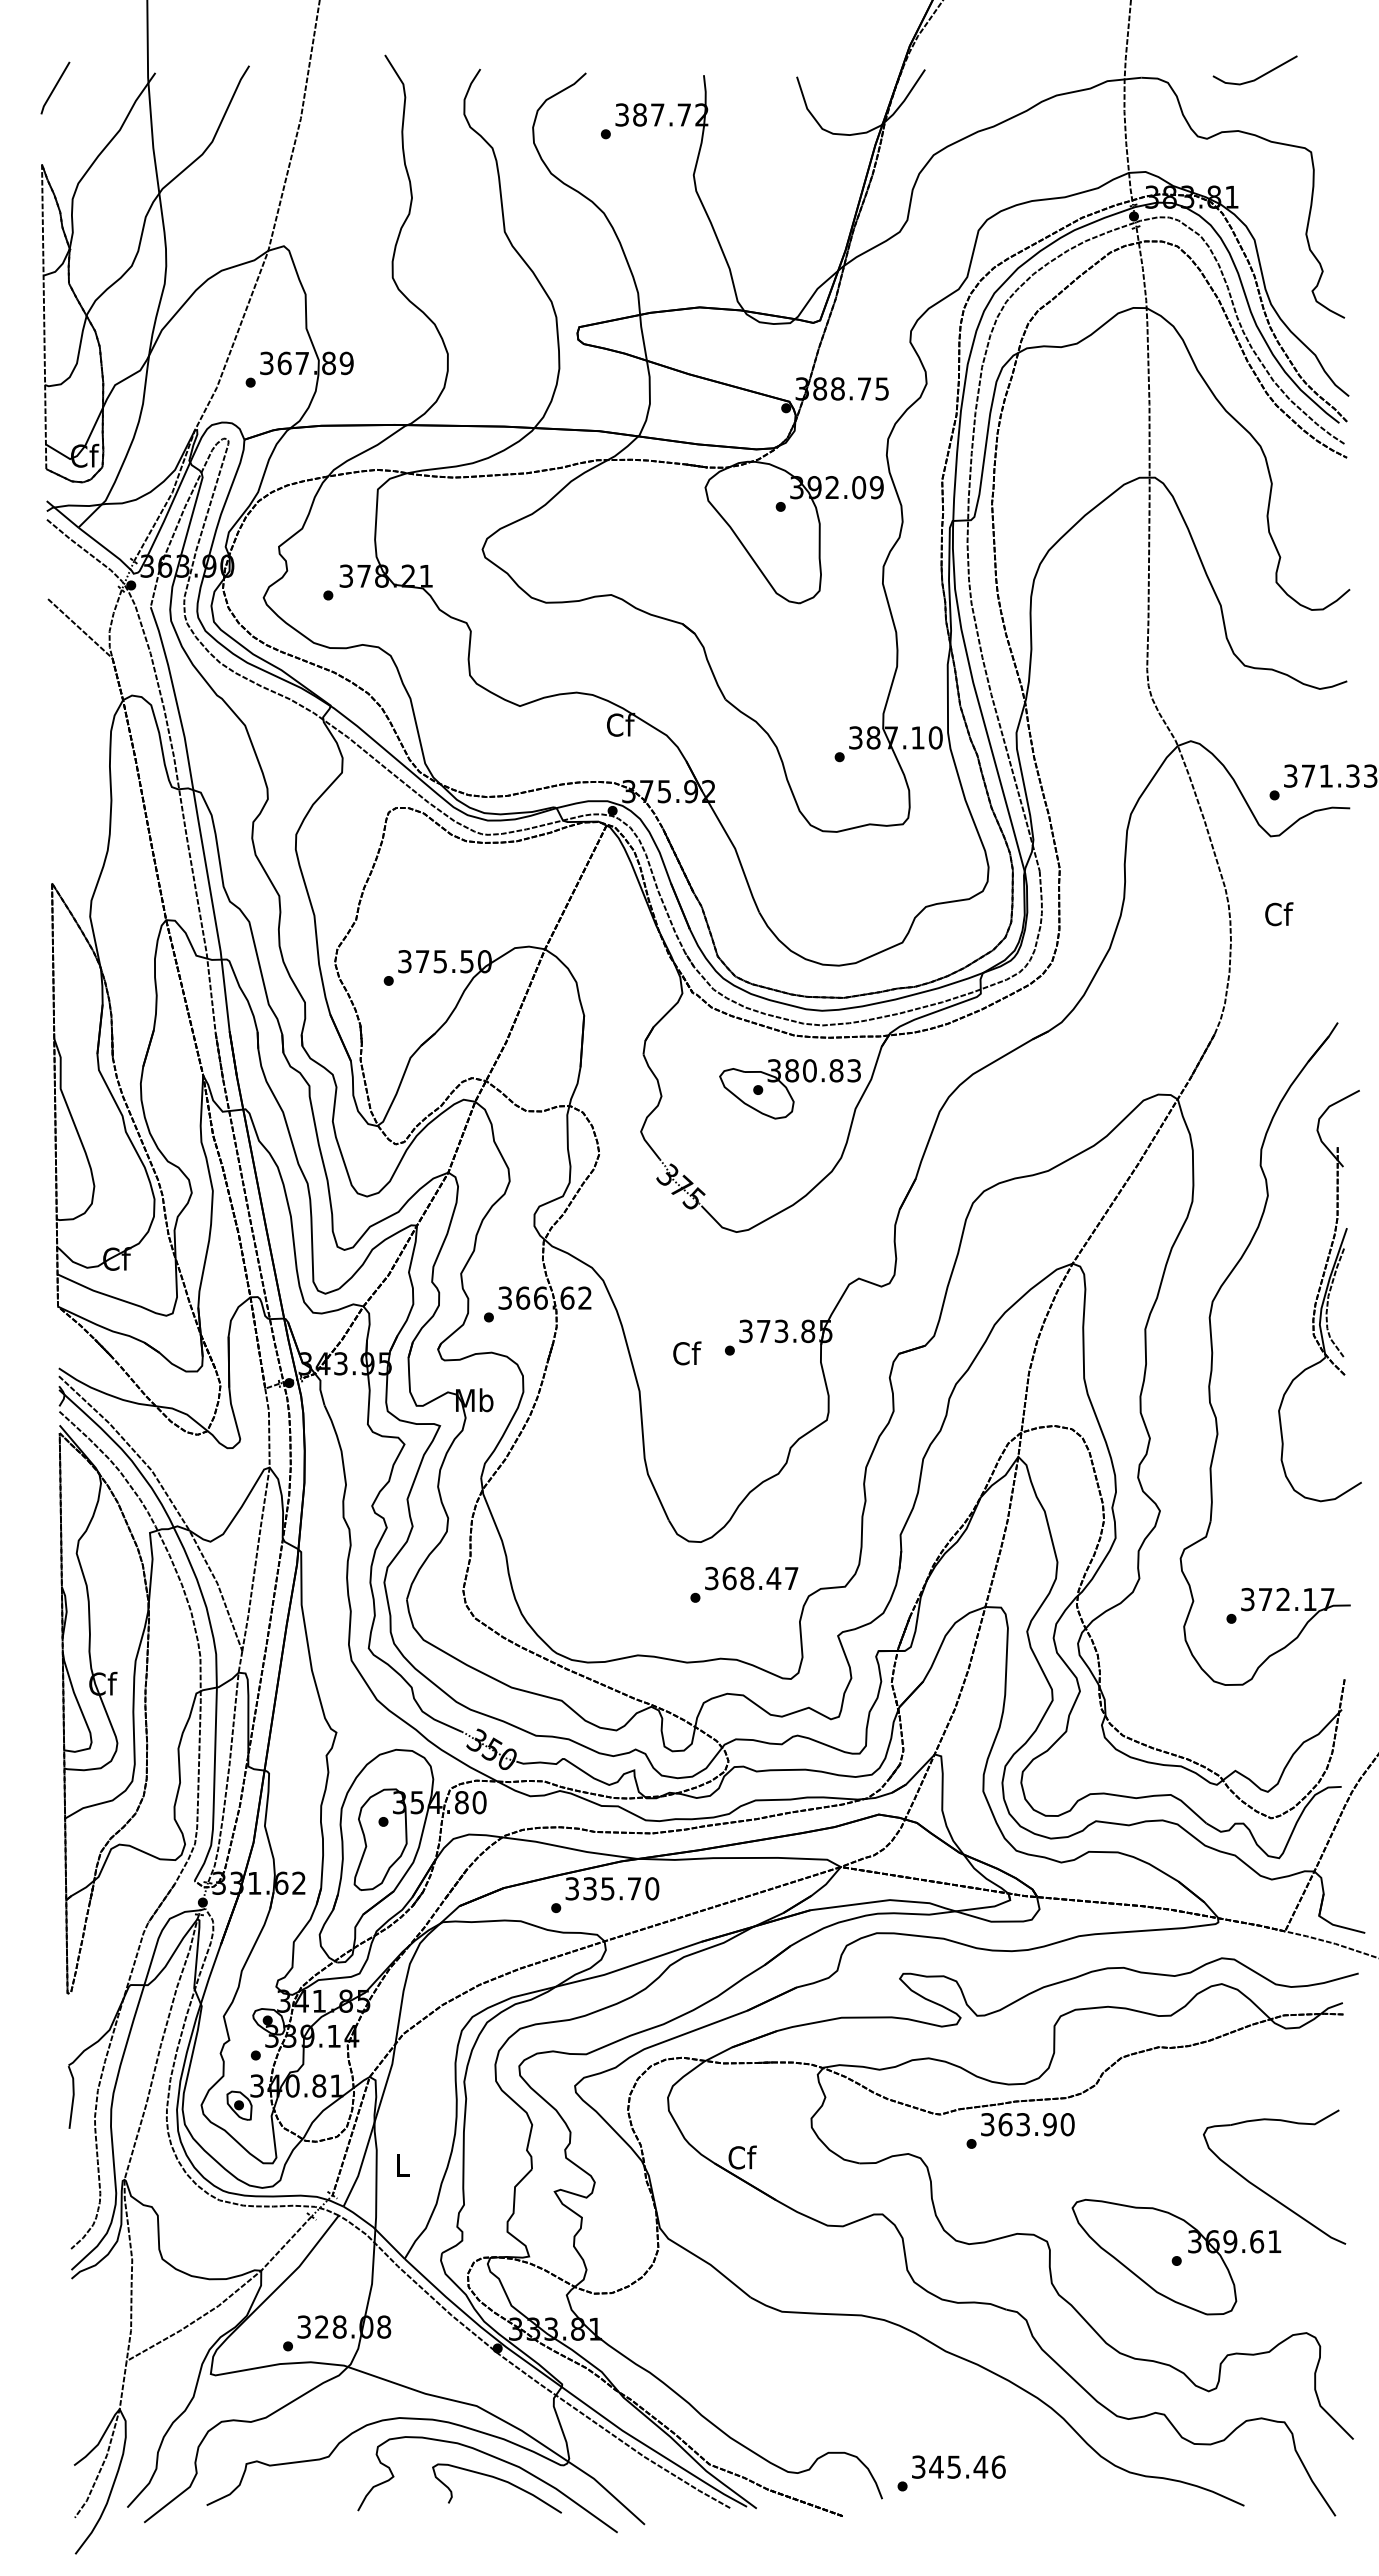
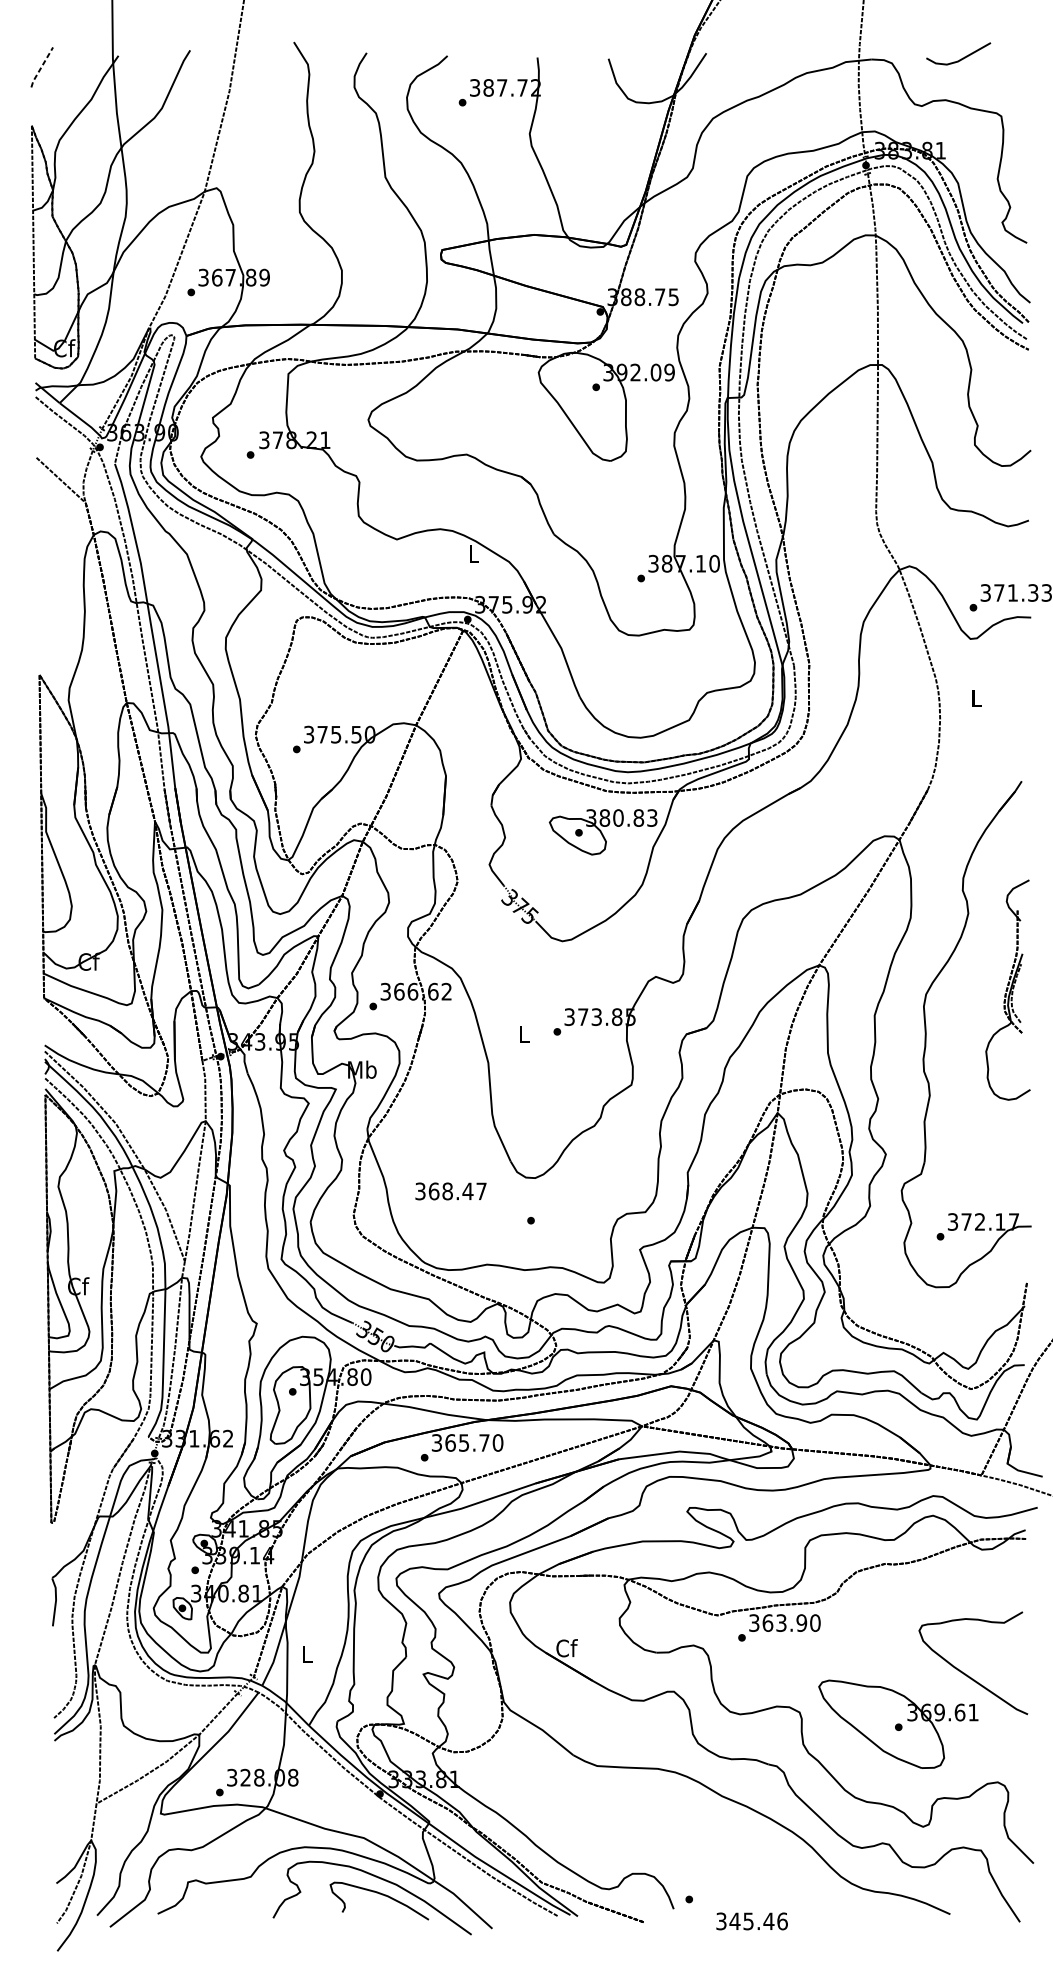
line: (54, 88) -> (41, 67), solid -> dashed
text: (621, 724) -> (474, 553), Cf -> L
text: (1279, 914) -> (977, 698), Cf -> L
part: (1319, 1295) -> (1007, 989), size x0.7
text: (687, 1353) -> (524, 1034), Cf -> L
text: (751, 1578) -> (450, 1191), moved
text: (590, 1888) -> (450, 1442), 335.70 -> 365.70
text: (958, 2466) -> (751, 1920), moved

